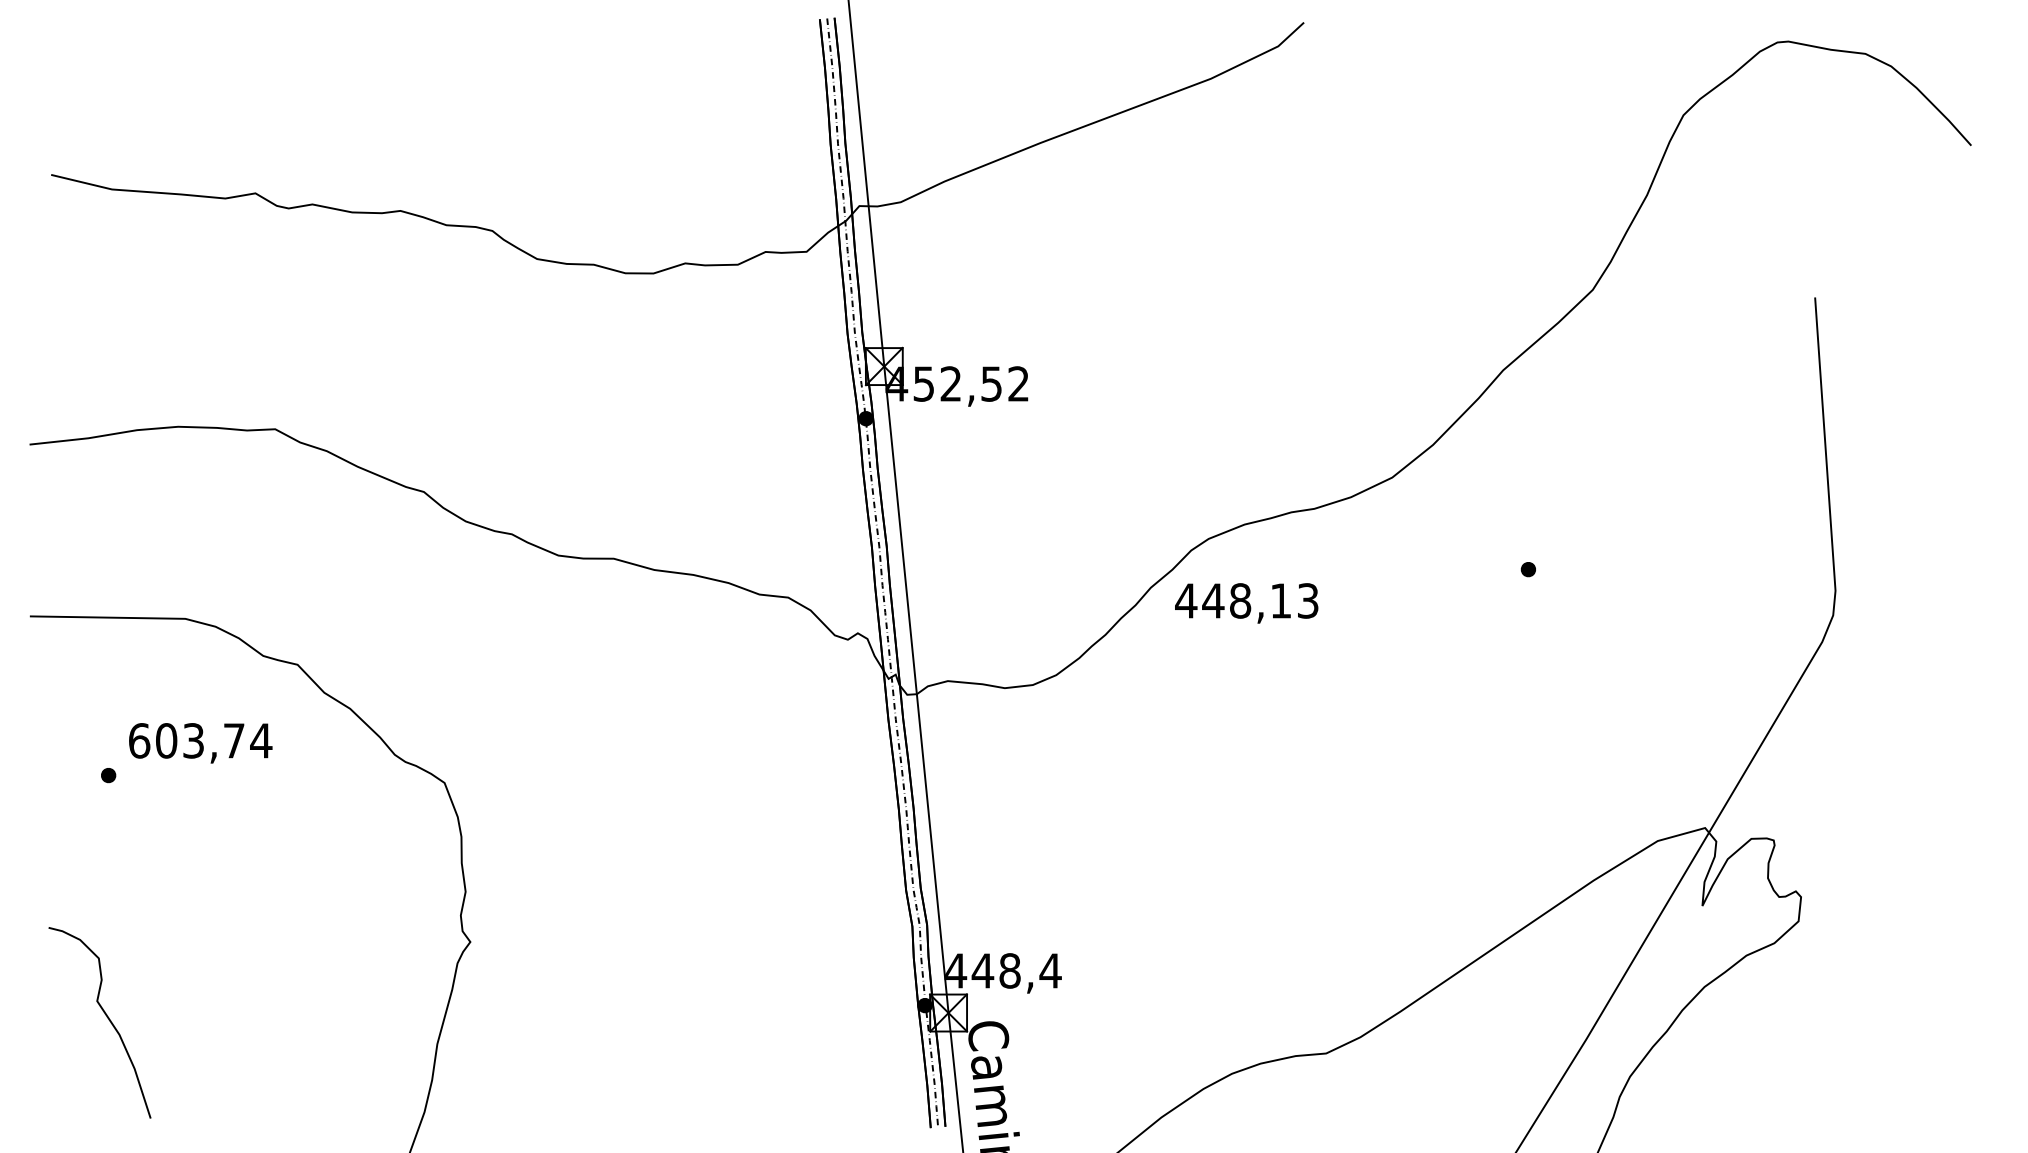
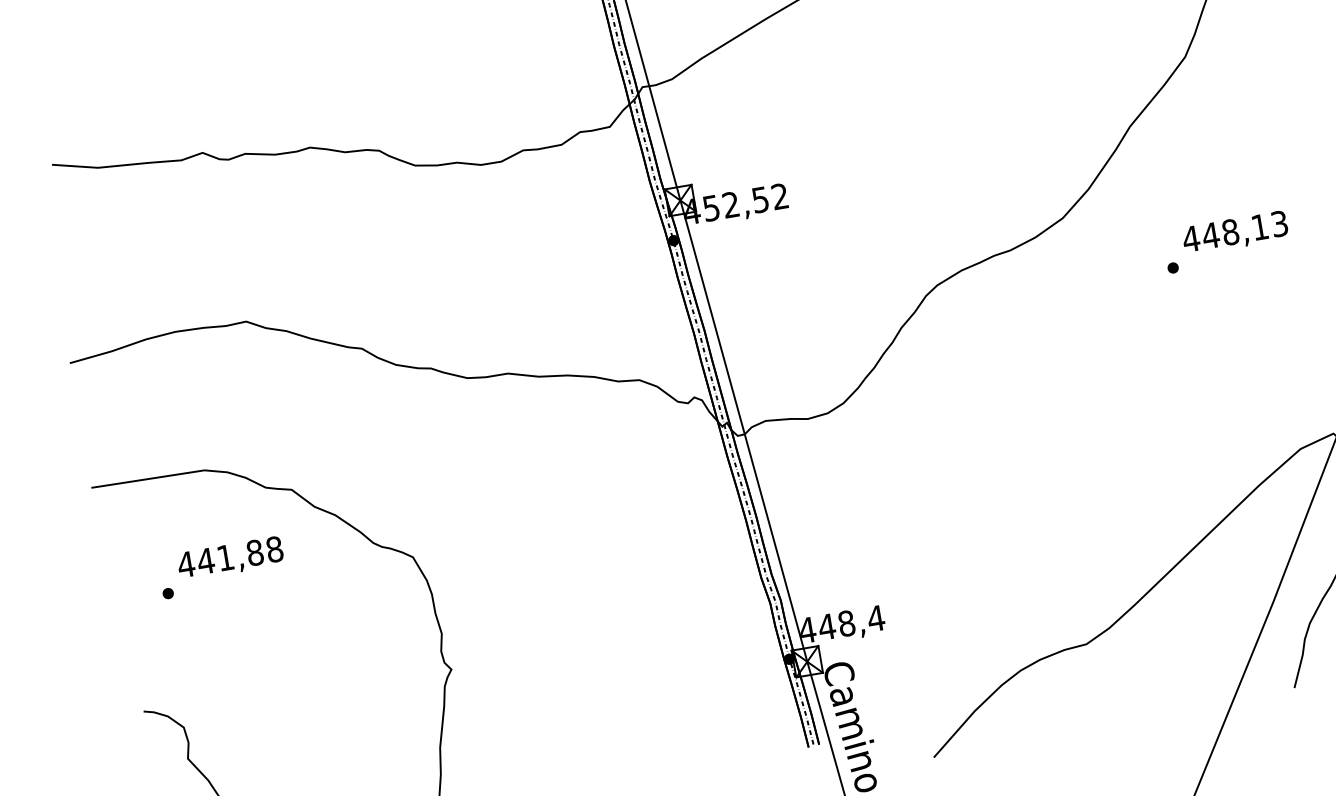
text: (1246, 603) -> (1235, 233), moved
text: (200, 740) -> (230, 556), 603,74 -> 441,88

